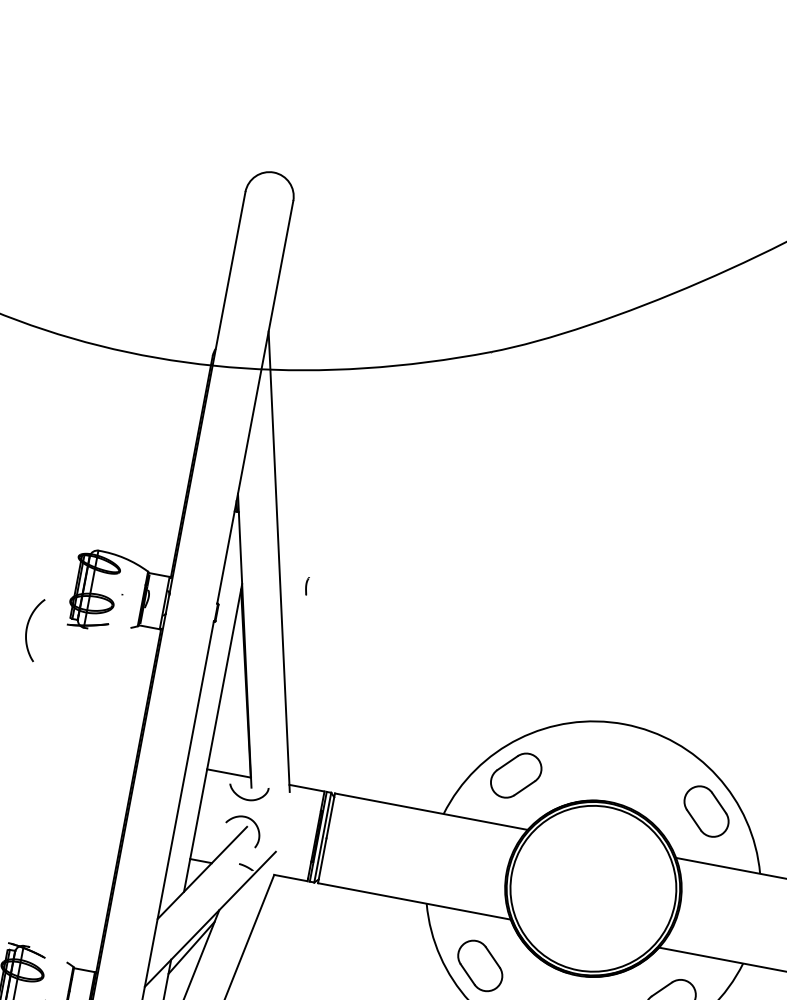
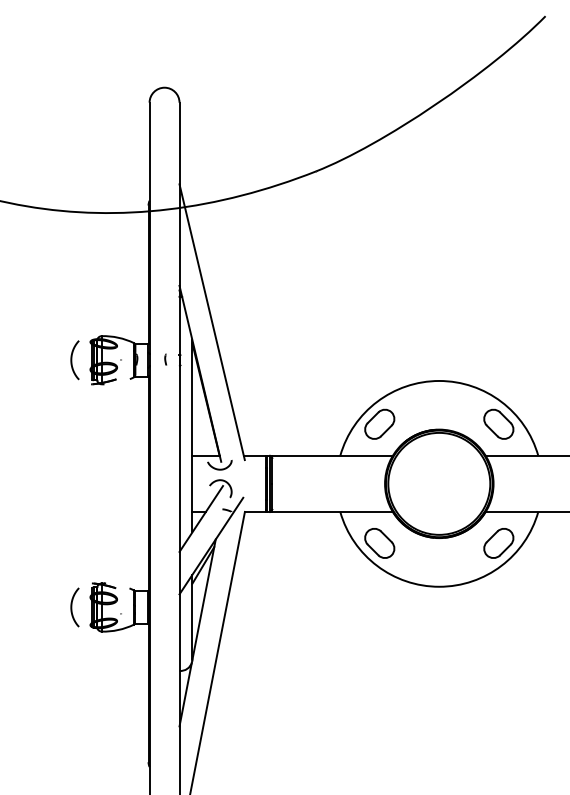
part: (306, 585) -> (165, 359), moved
curve: (28, 629) -> (72, 360), moved

